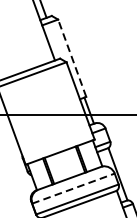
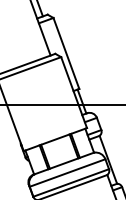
line: (72, 58) -> (66, 53), dashed -> solid
line: (74, 188) -> (68, 172), dashed -> solid

